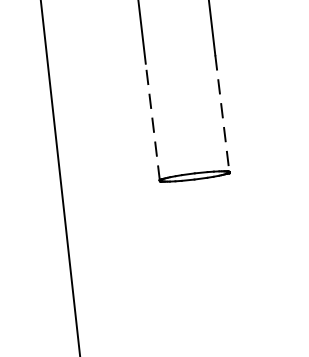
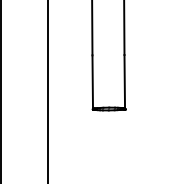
line: (221, 112) -> (124, 81), dashed -> solid
line: (152, 122) -> (92, 82), dashed -> solid

